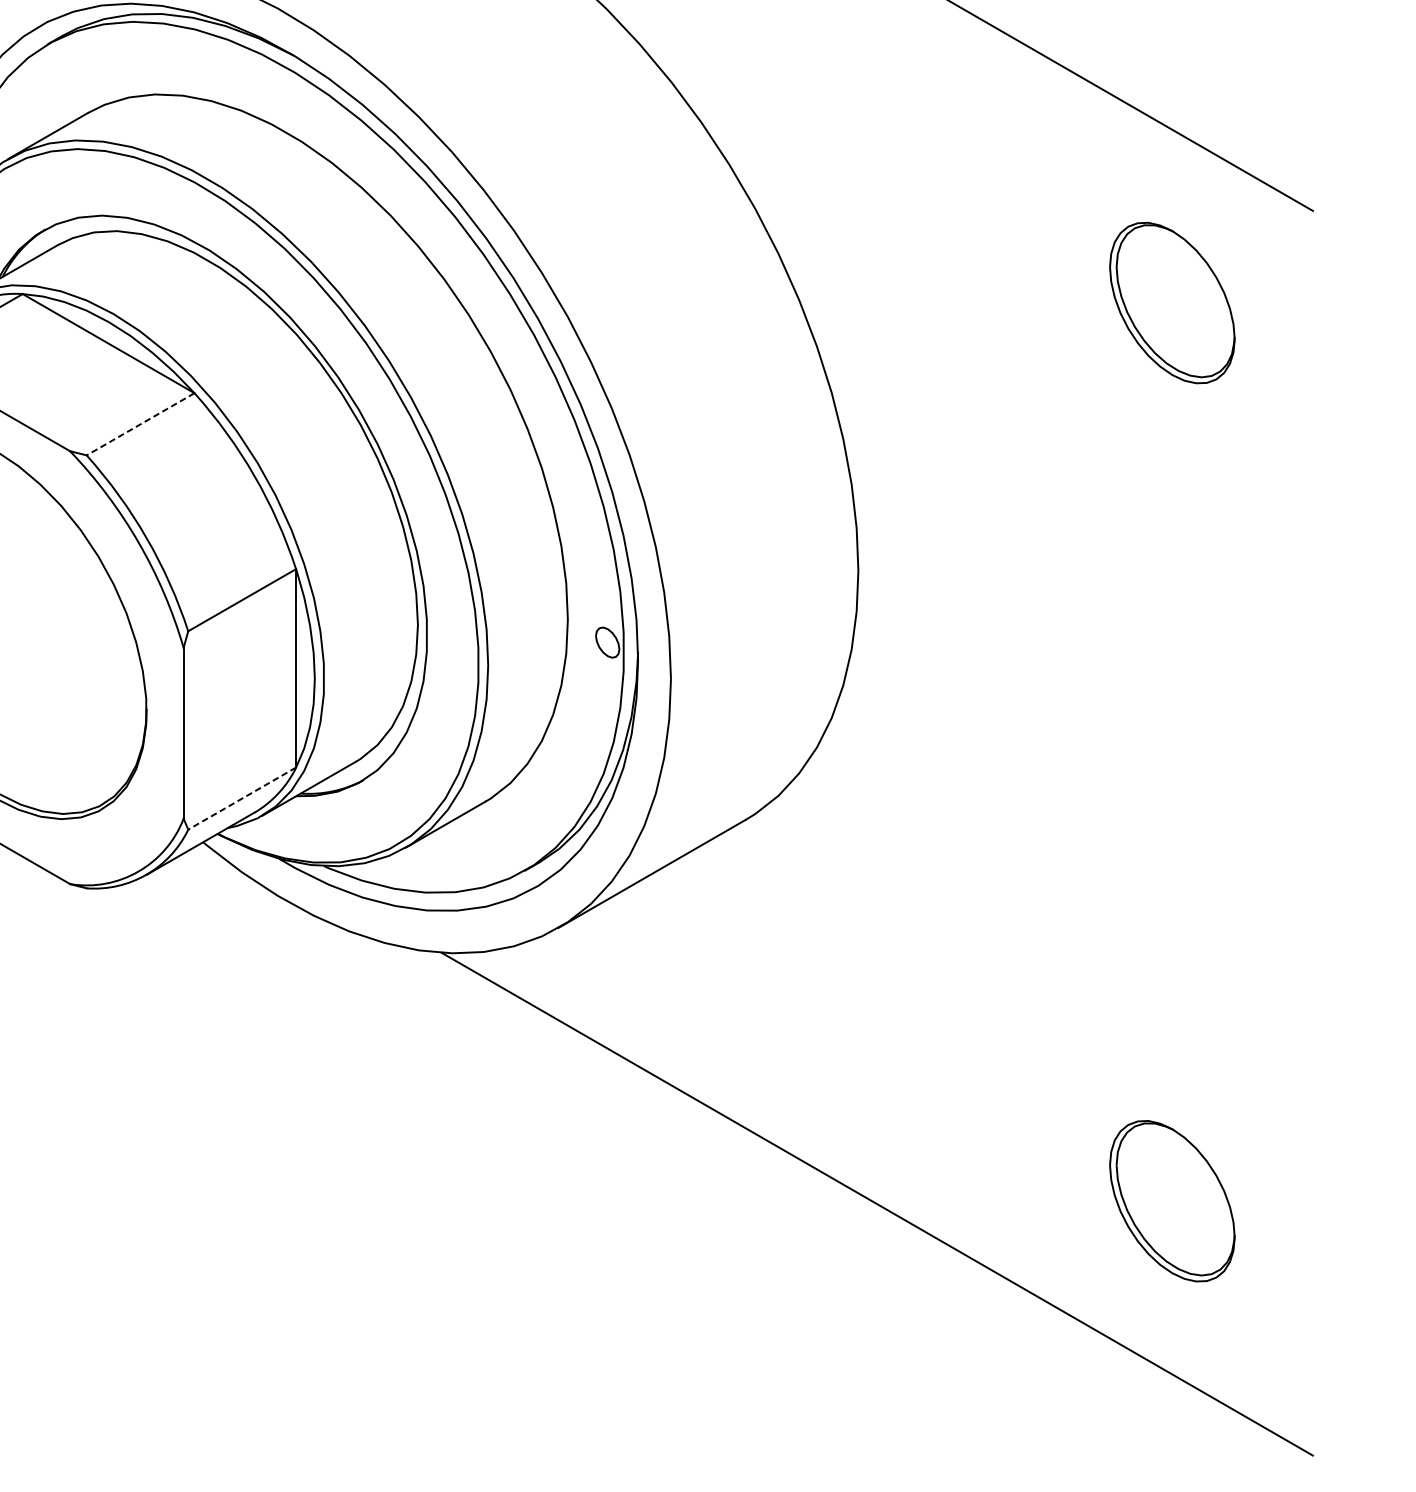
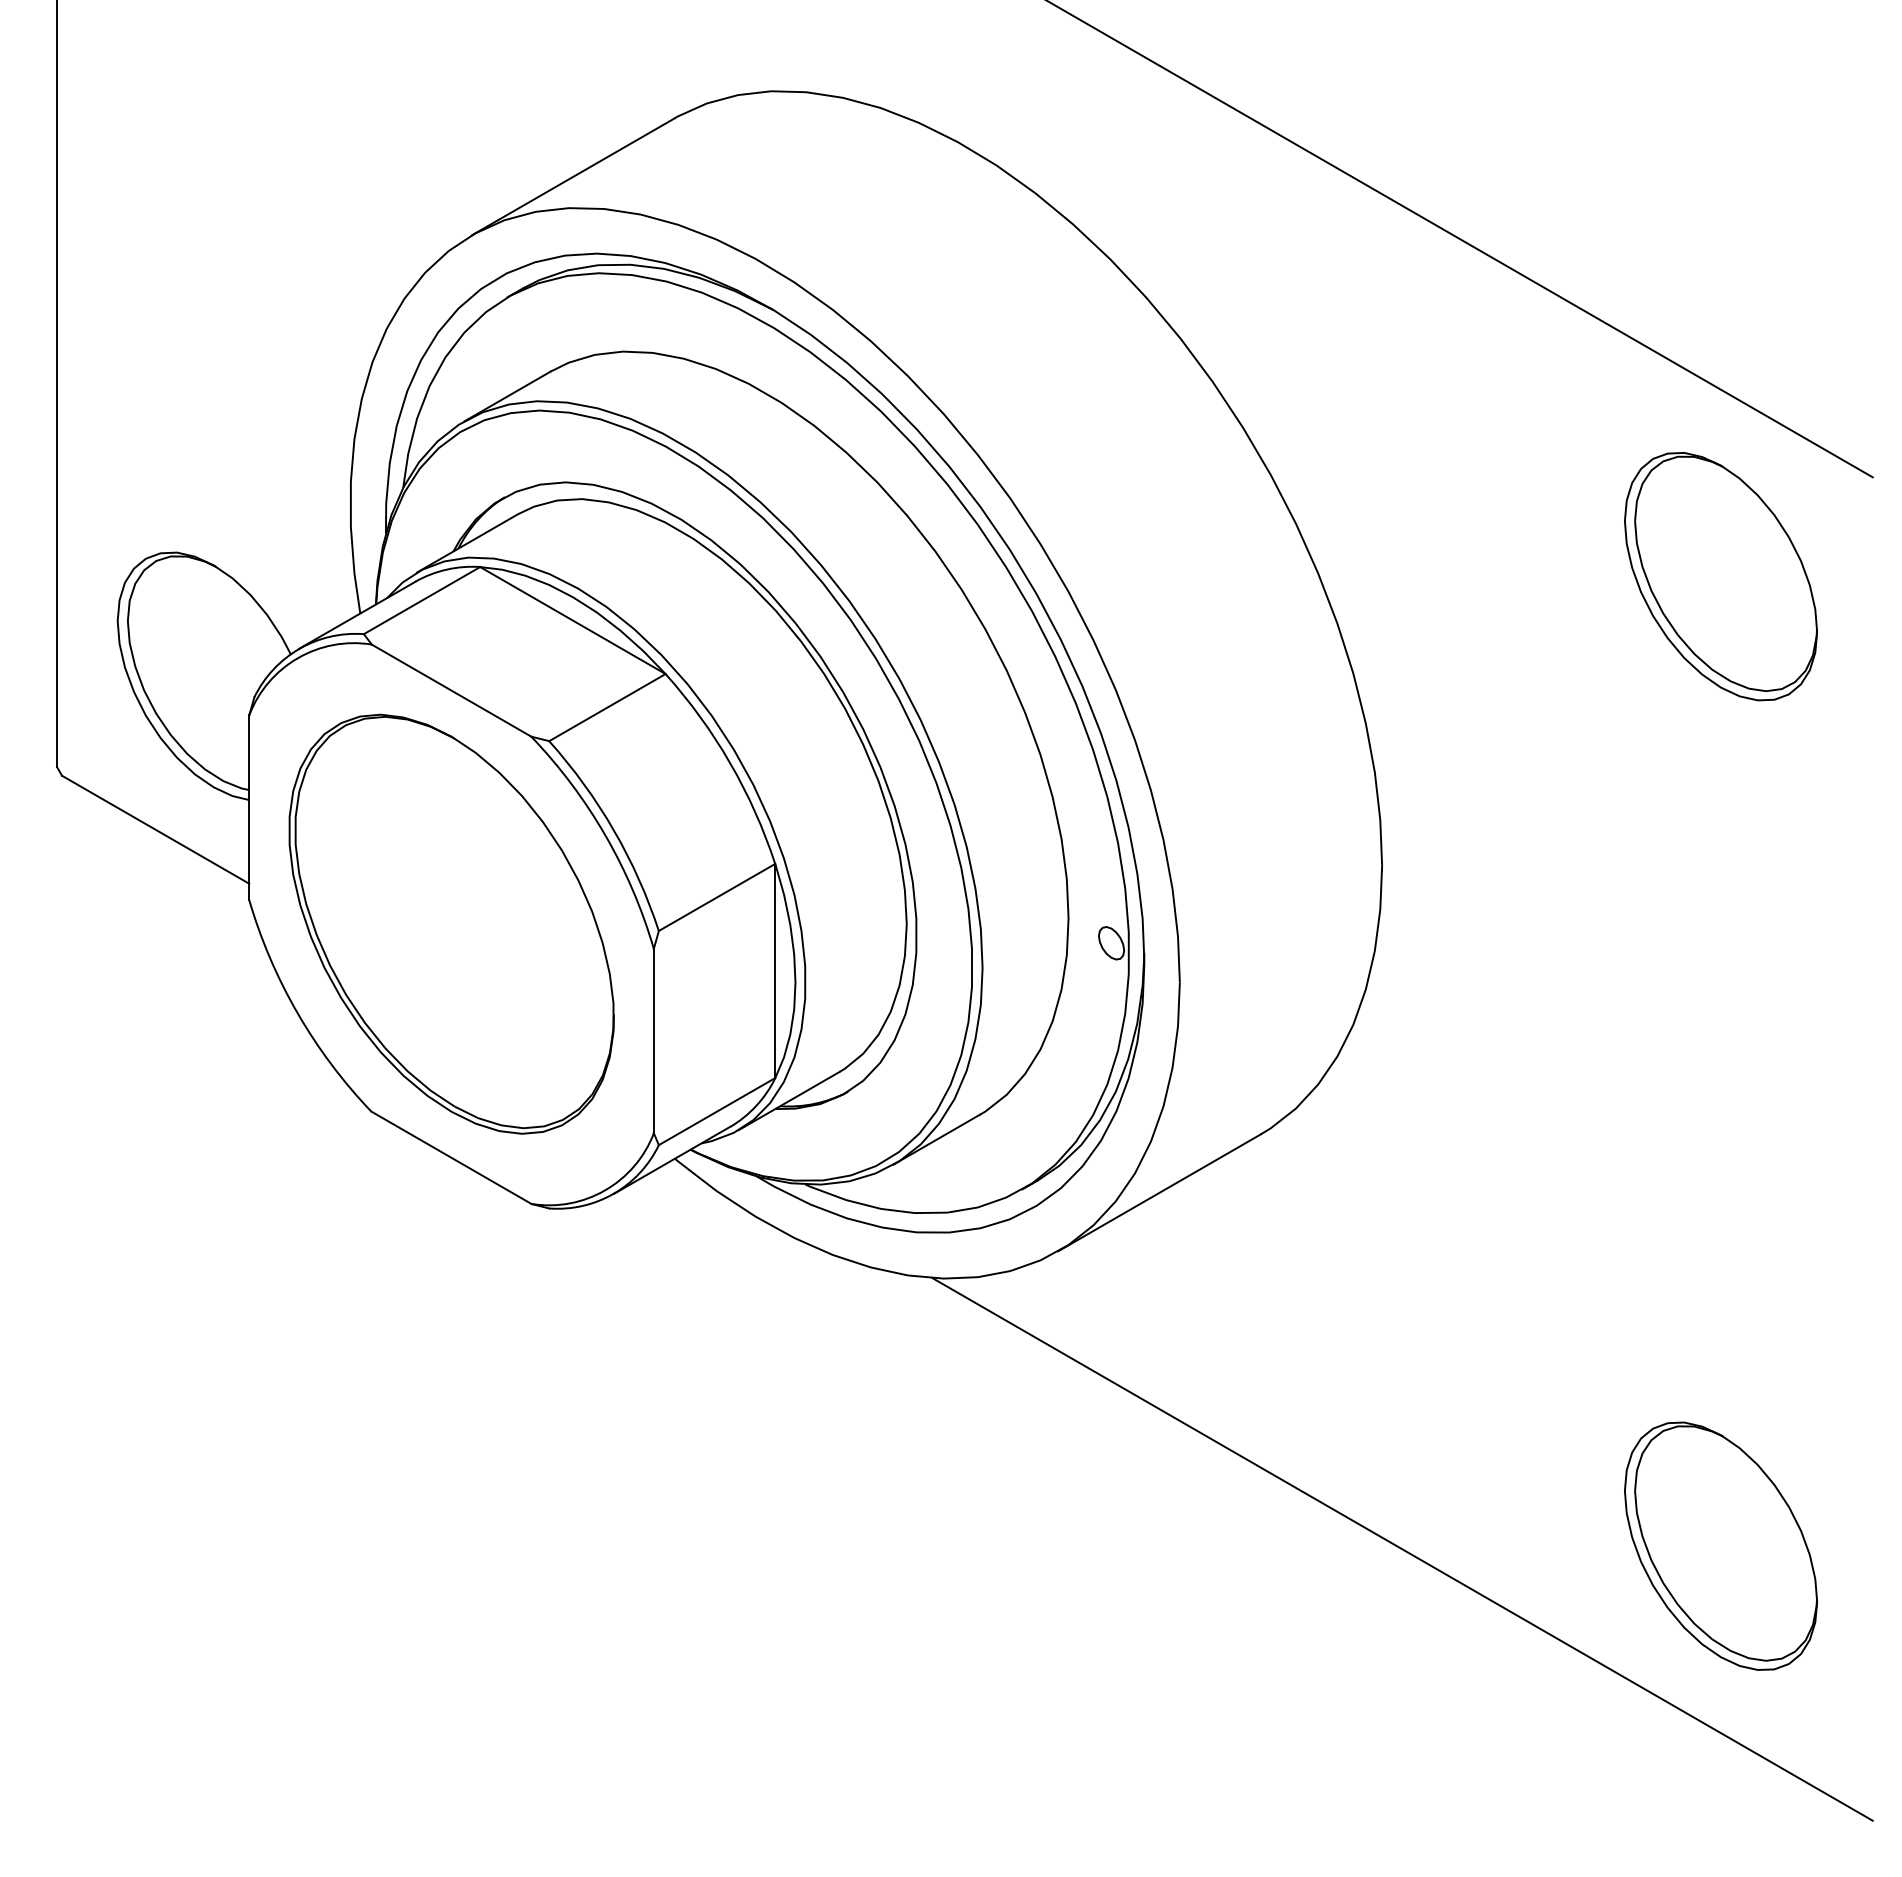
part: (1171, 302) -> (1720, 576), size x1.43
line: (140, 424) -> (607, 707), dashed -> solid
line: (241, 798) -> (716, 1111), dashed -> solid
part: (1171, 1200) -> (1720, 1545), size x1.43

